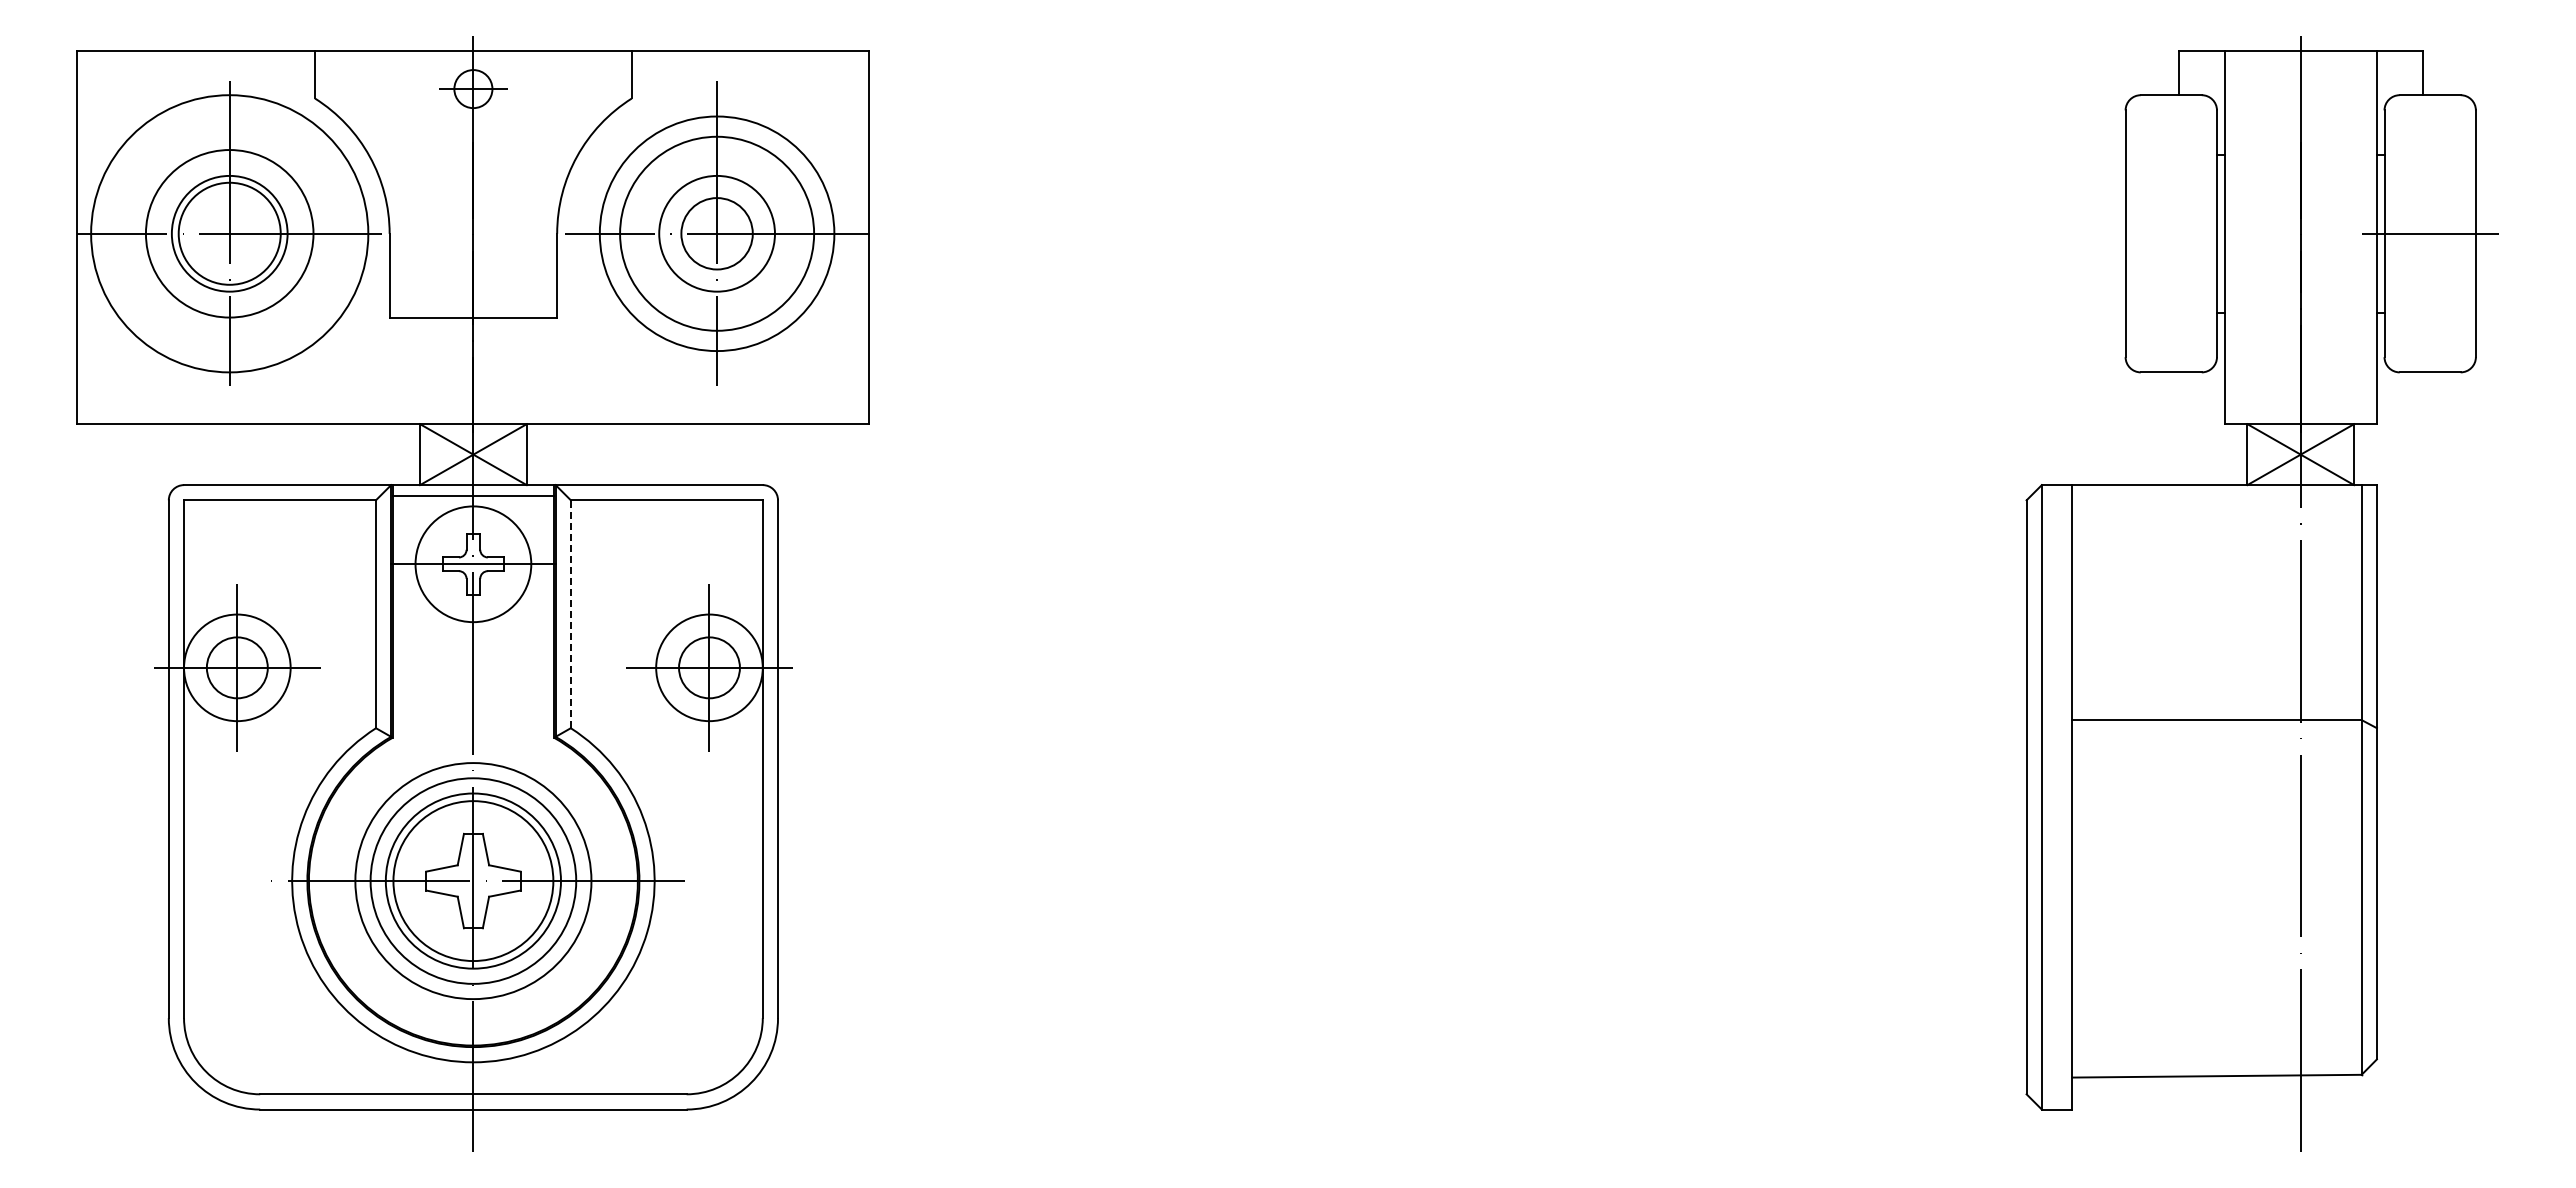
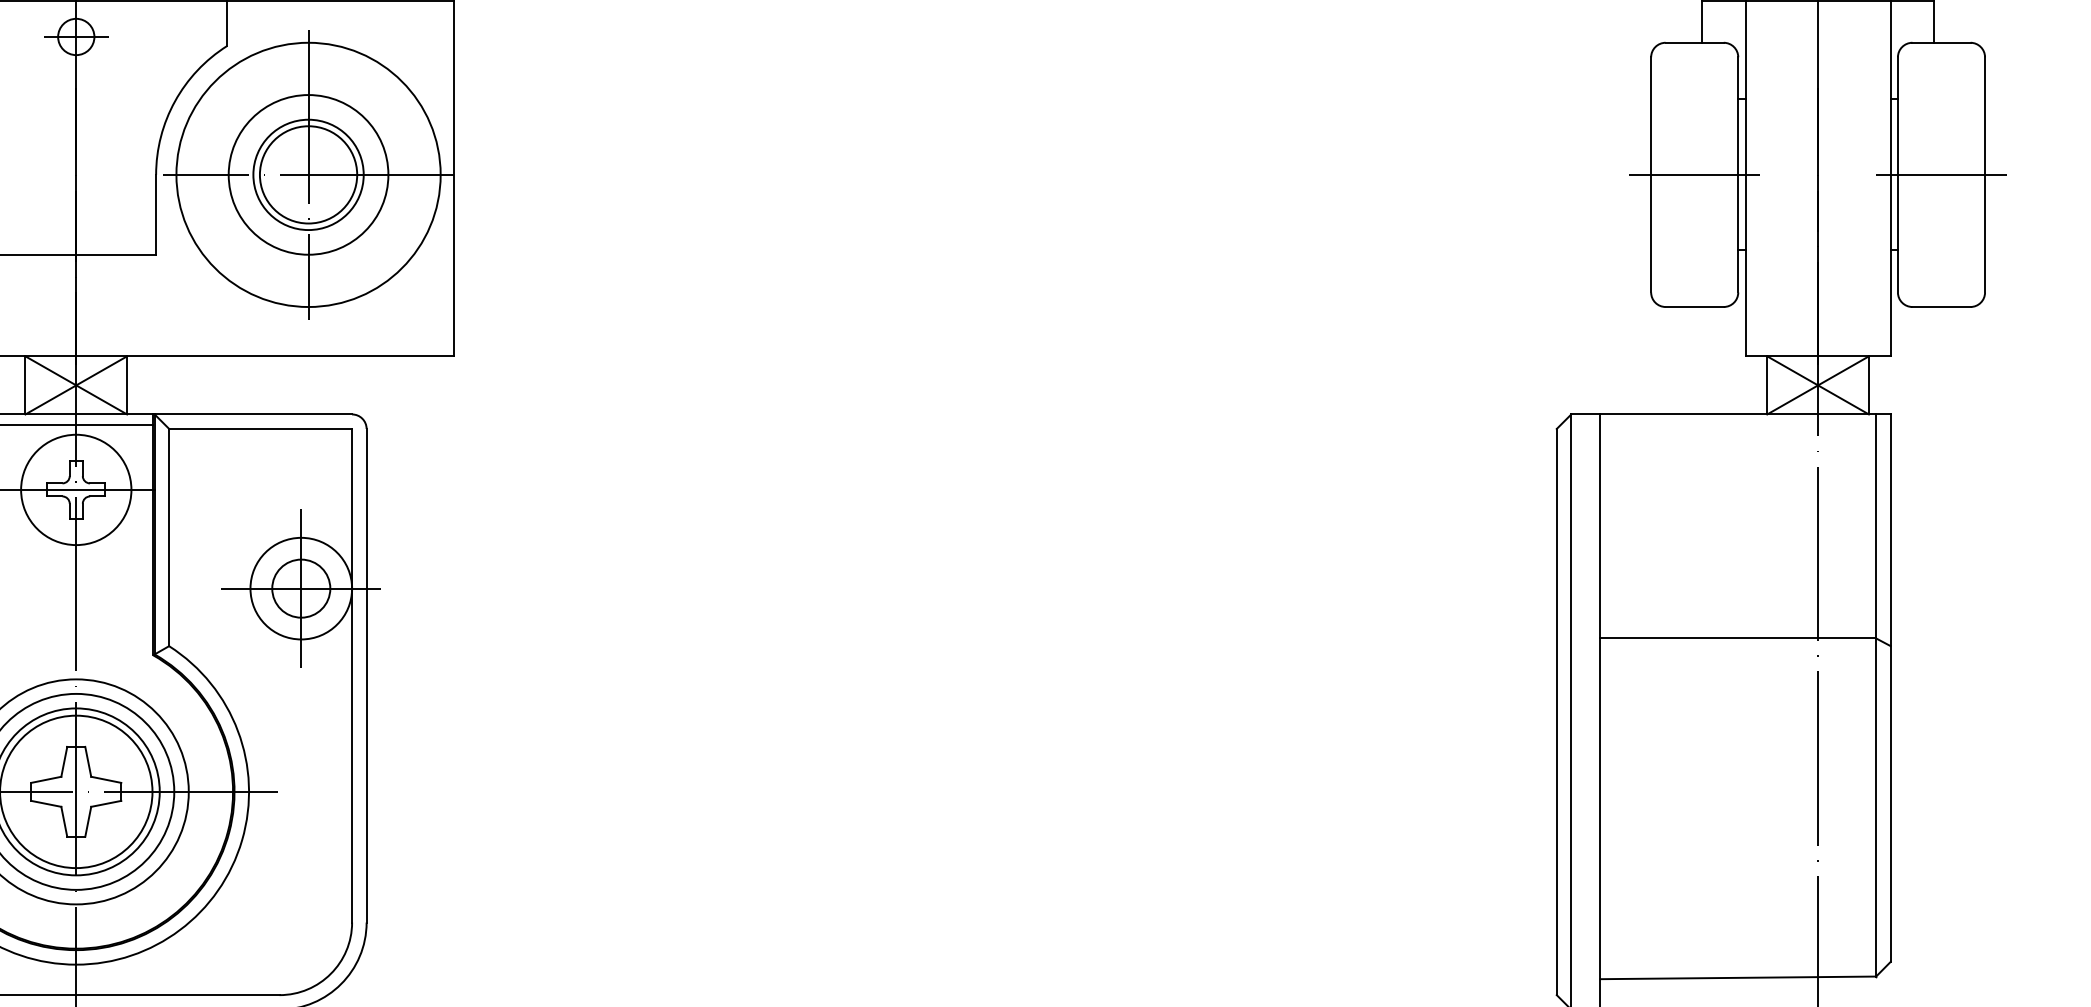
circle: (716, 233) -> (307, 174), size x0.71
circle: (716, 233) -> (307, 174), size x1.43
circle: (717, 233) -> (308, 174), size x1.43
line: (2170, 233) -> (1693, 174), added
line: (570, 614) -> (168, 537), dashed -> solid

